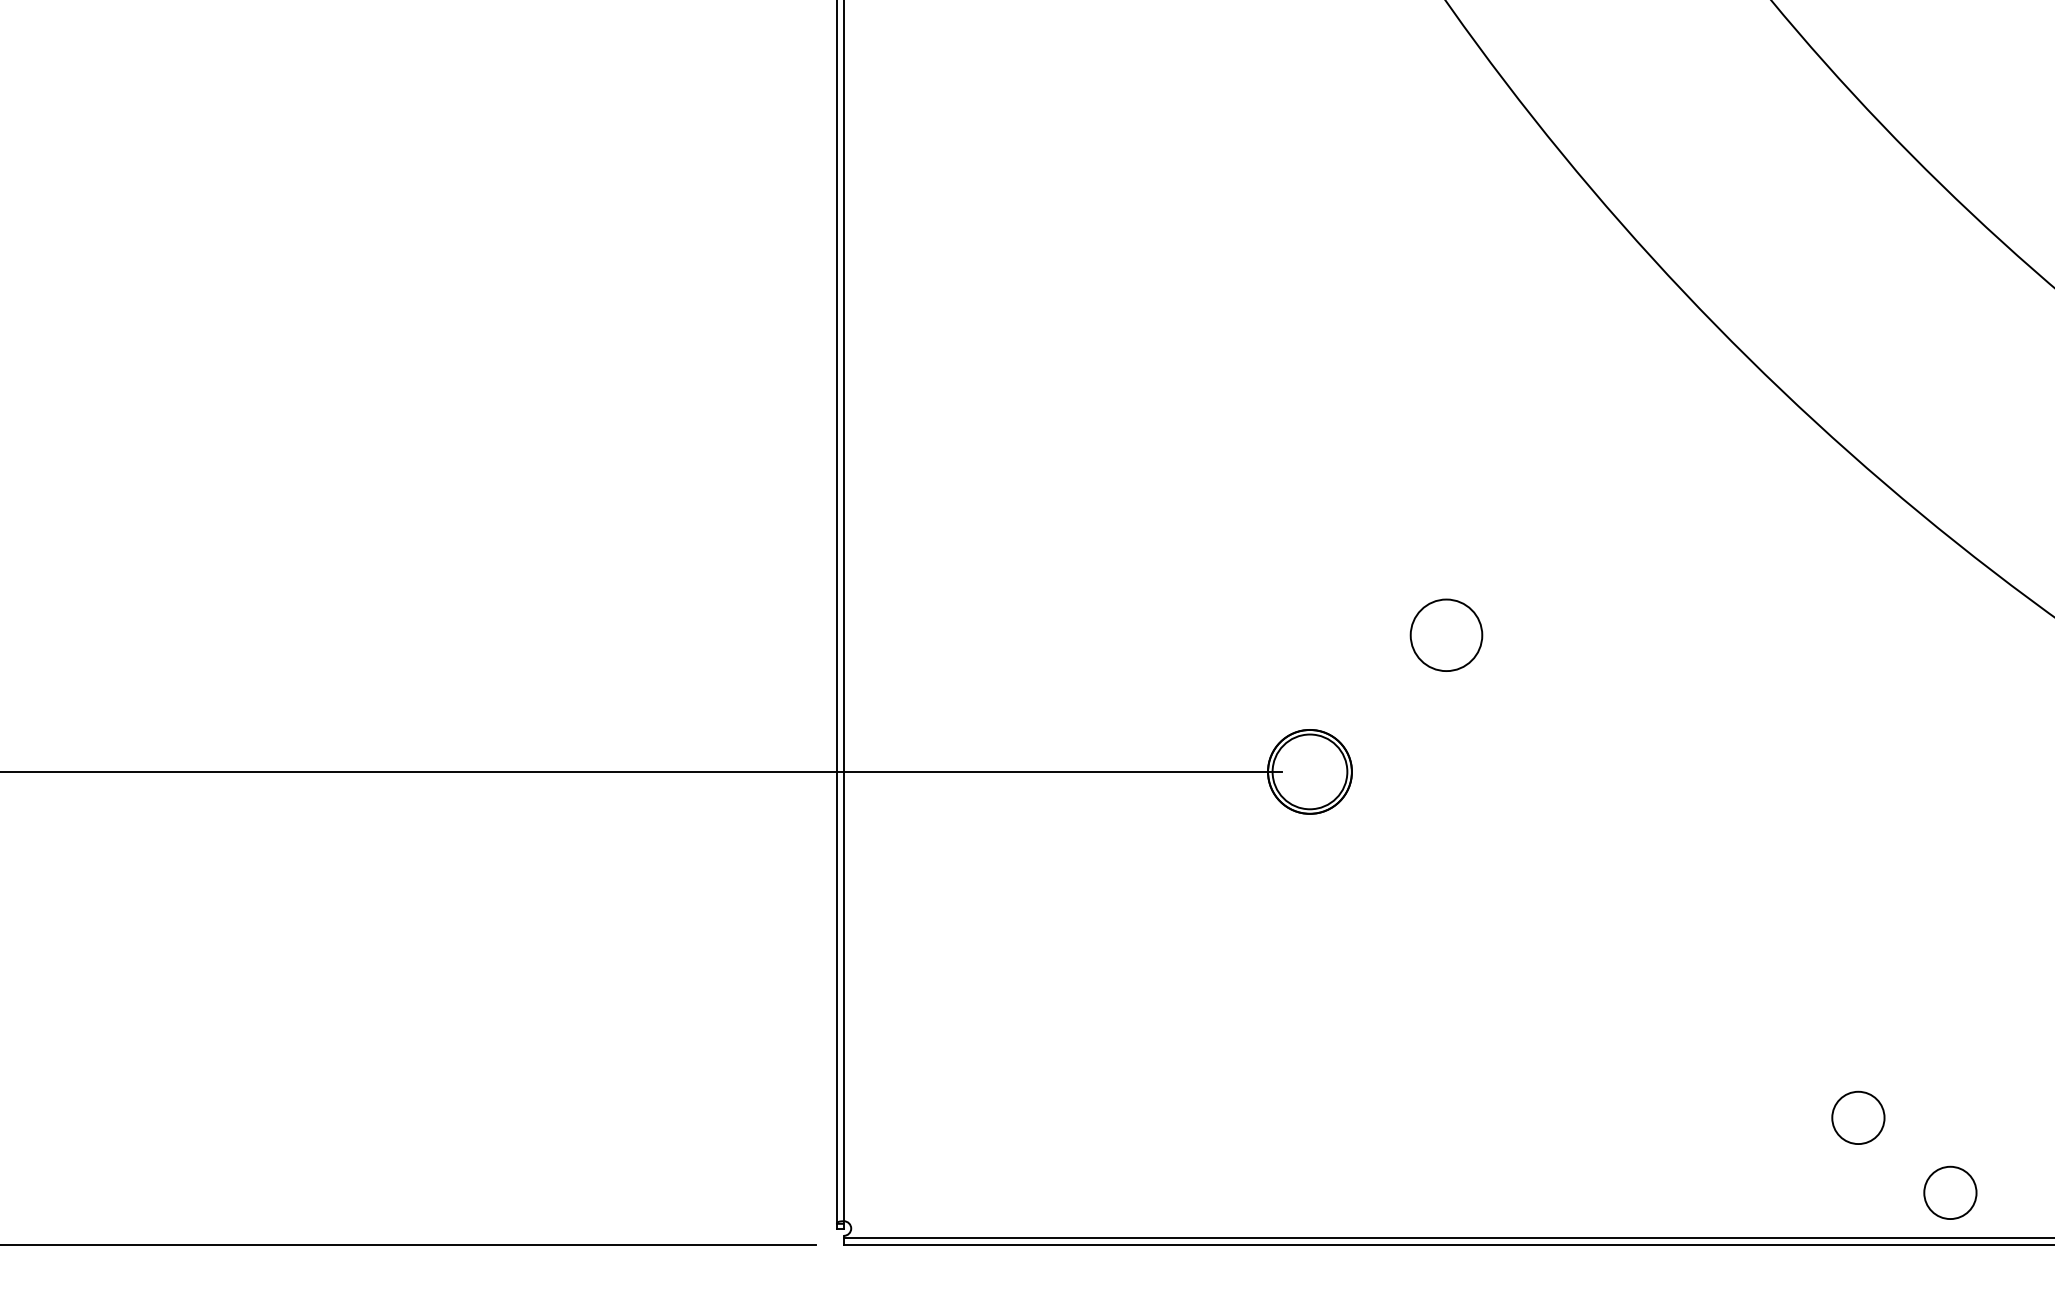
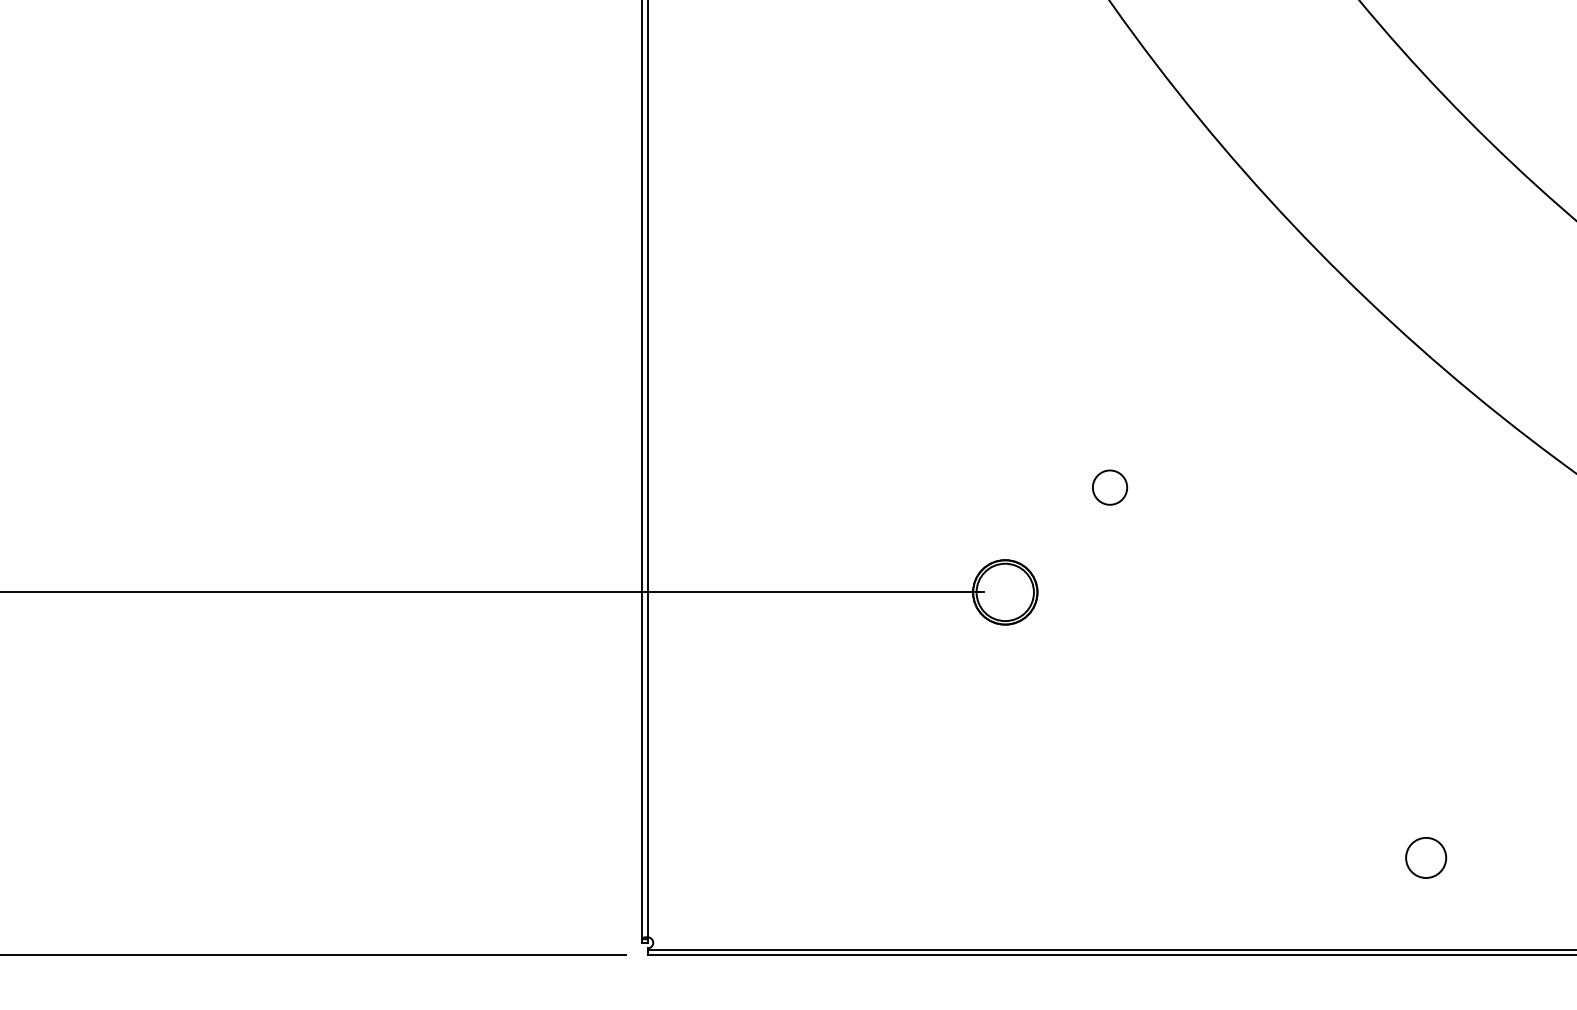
circle: (1446, 635) -> (1110, 487), size x0.62
circle: (1950, 1192) -> (1496, 915), removed

